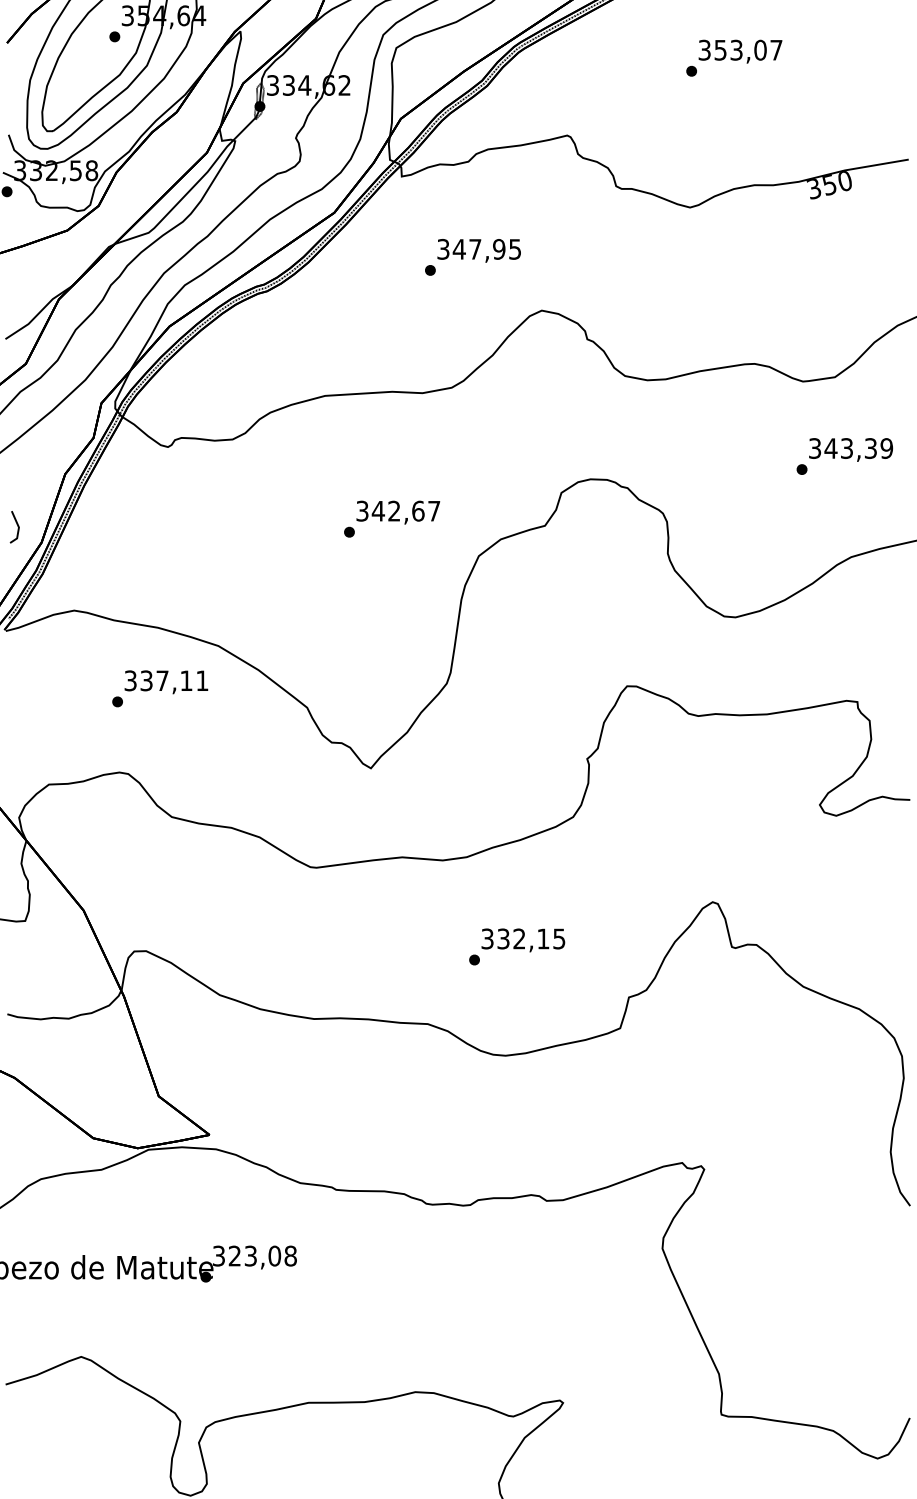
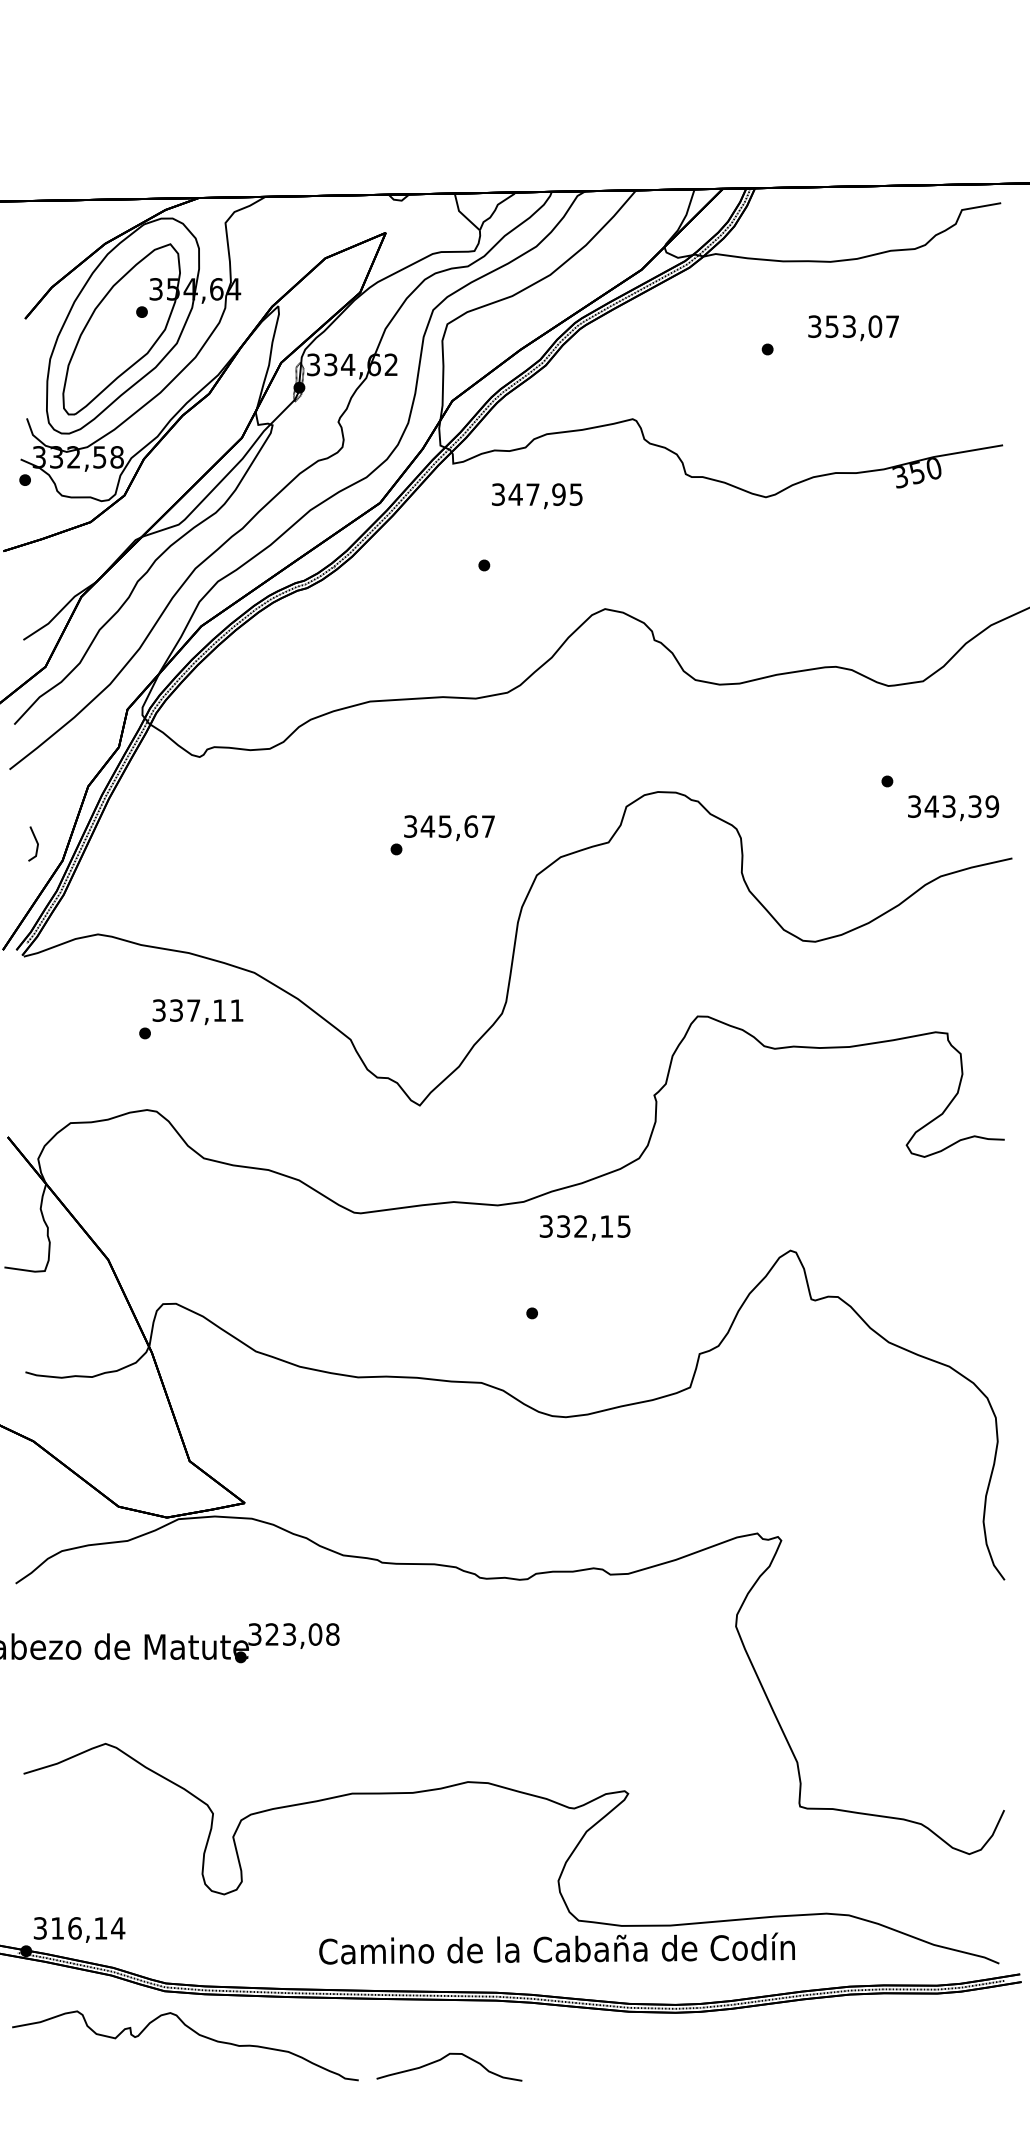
text: (740, 51) -> (853, 328), moved
text: (479, 251) -> (537, 496), moved
text: (851, 450) -> (953, 808), moved
text: (393, 511) -> (444, 826), 342,67 -> 345,67
text: (522, 940) -> (584, 1228), moved

